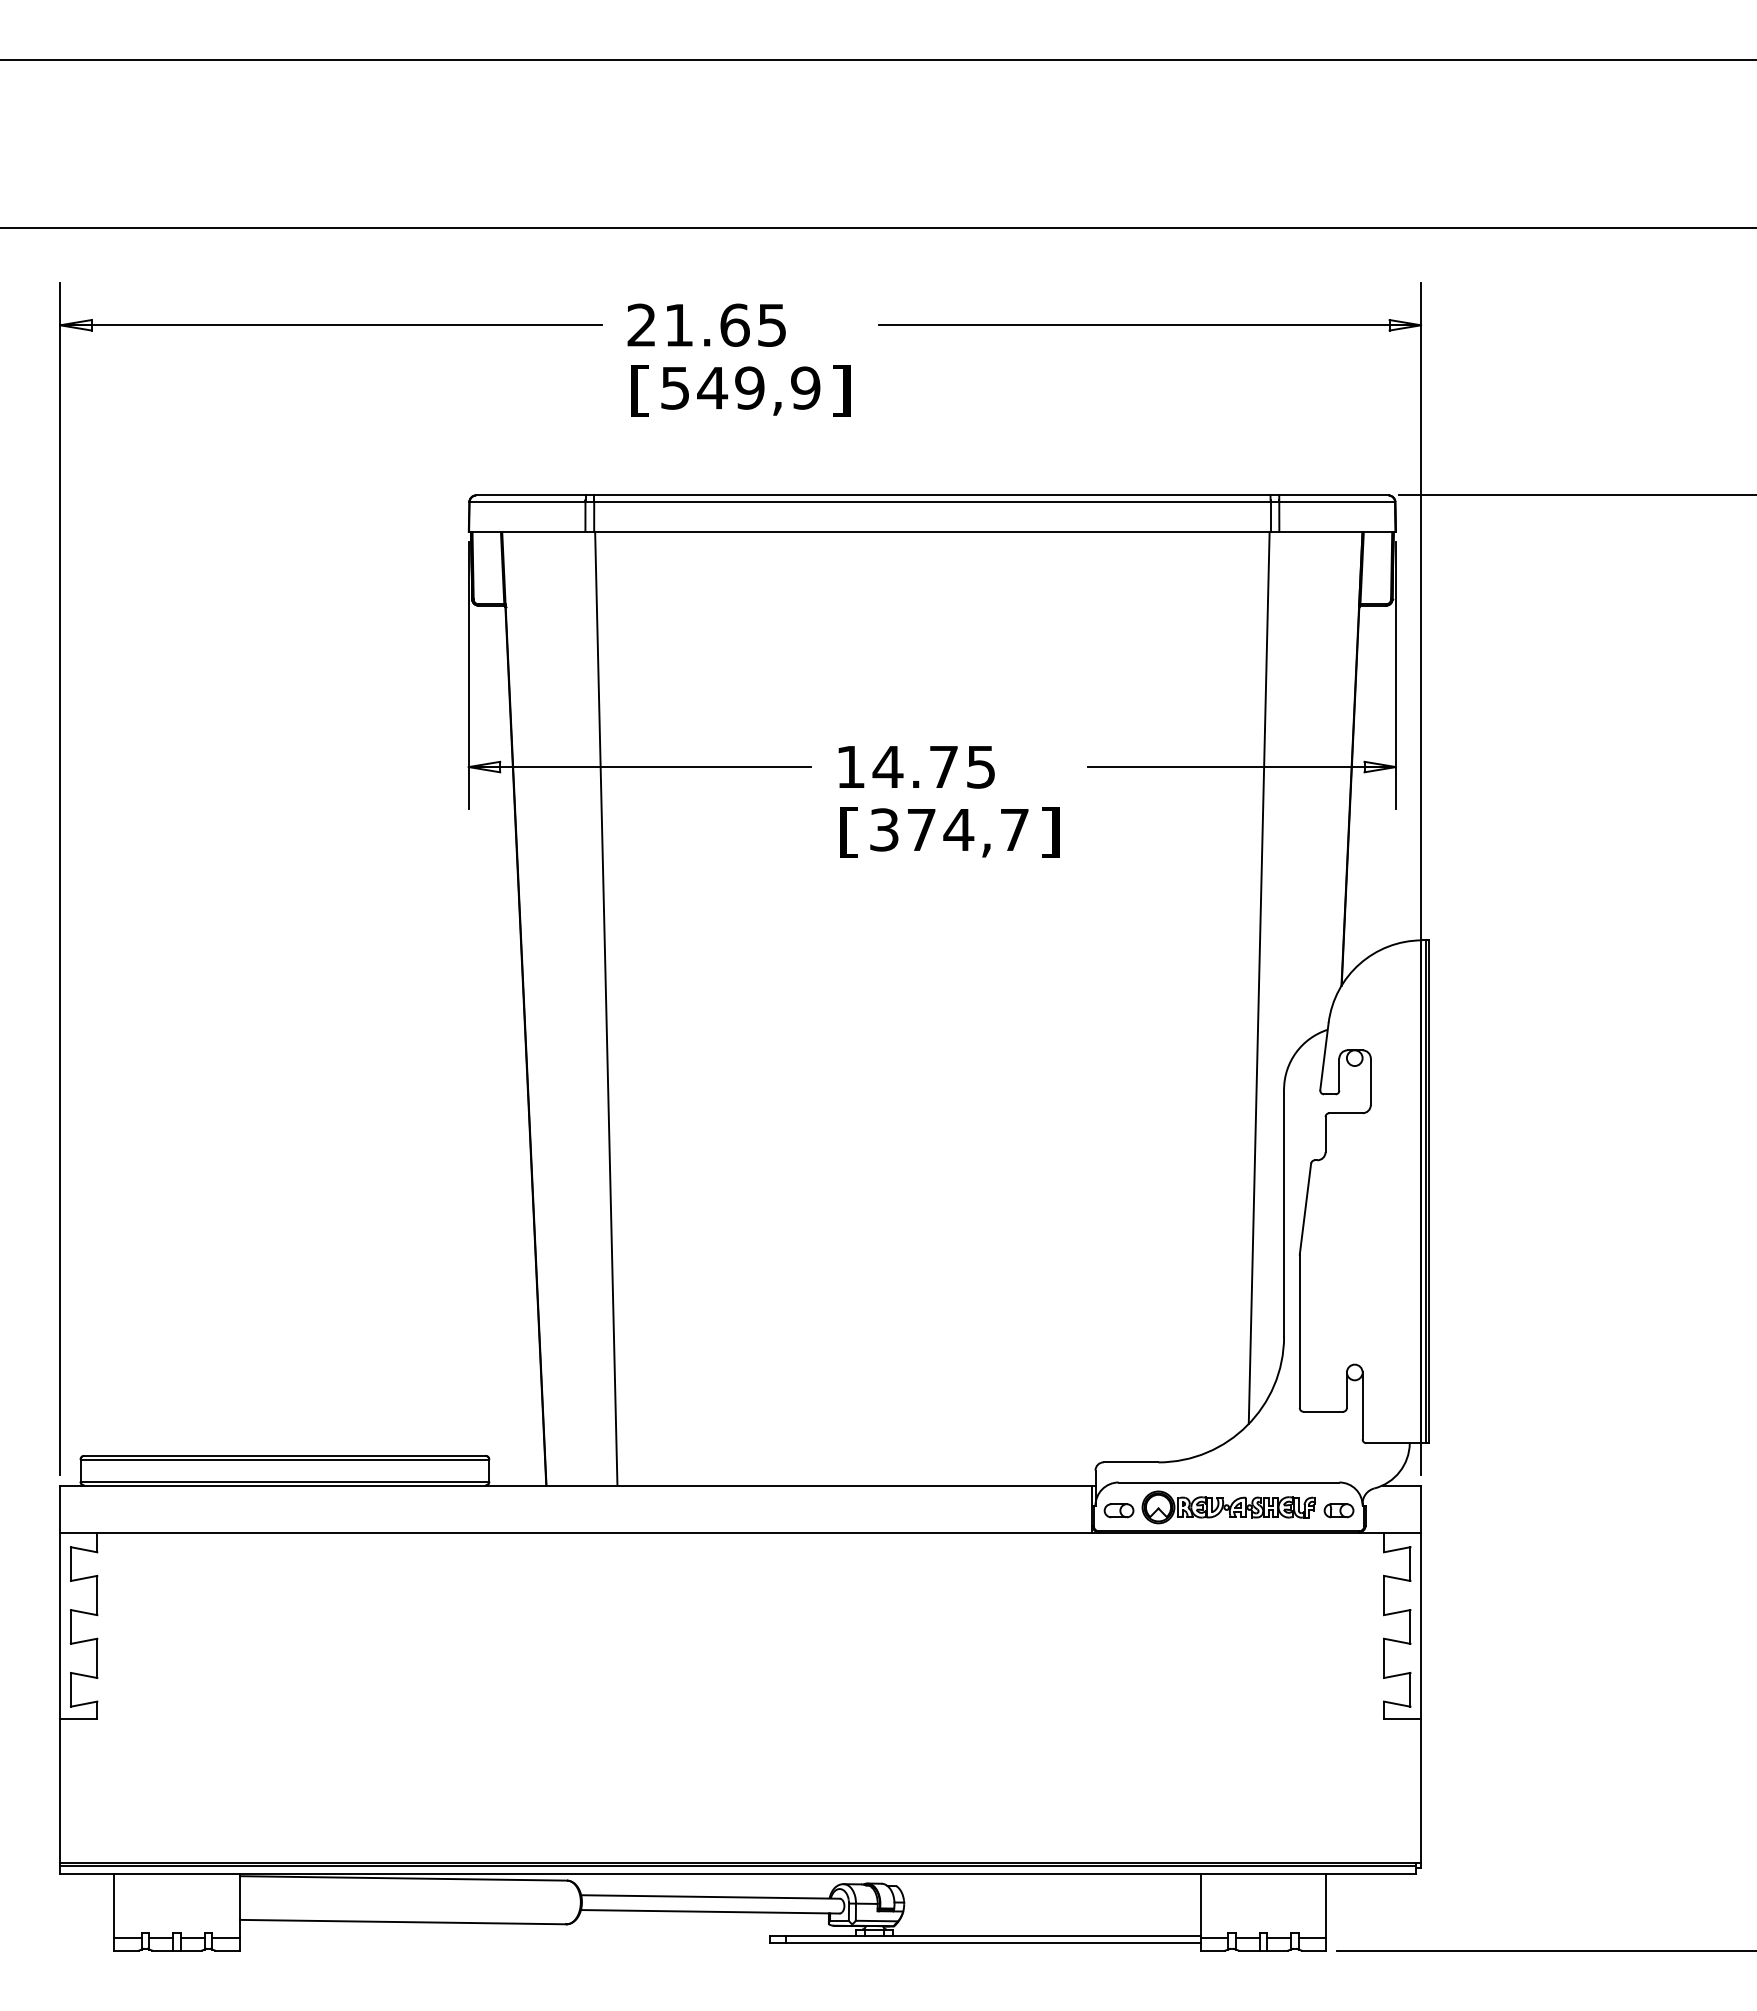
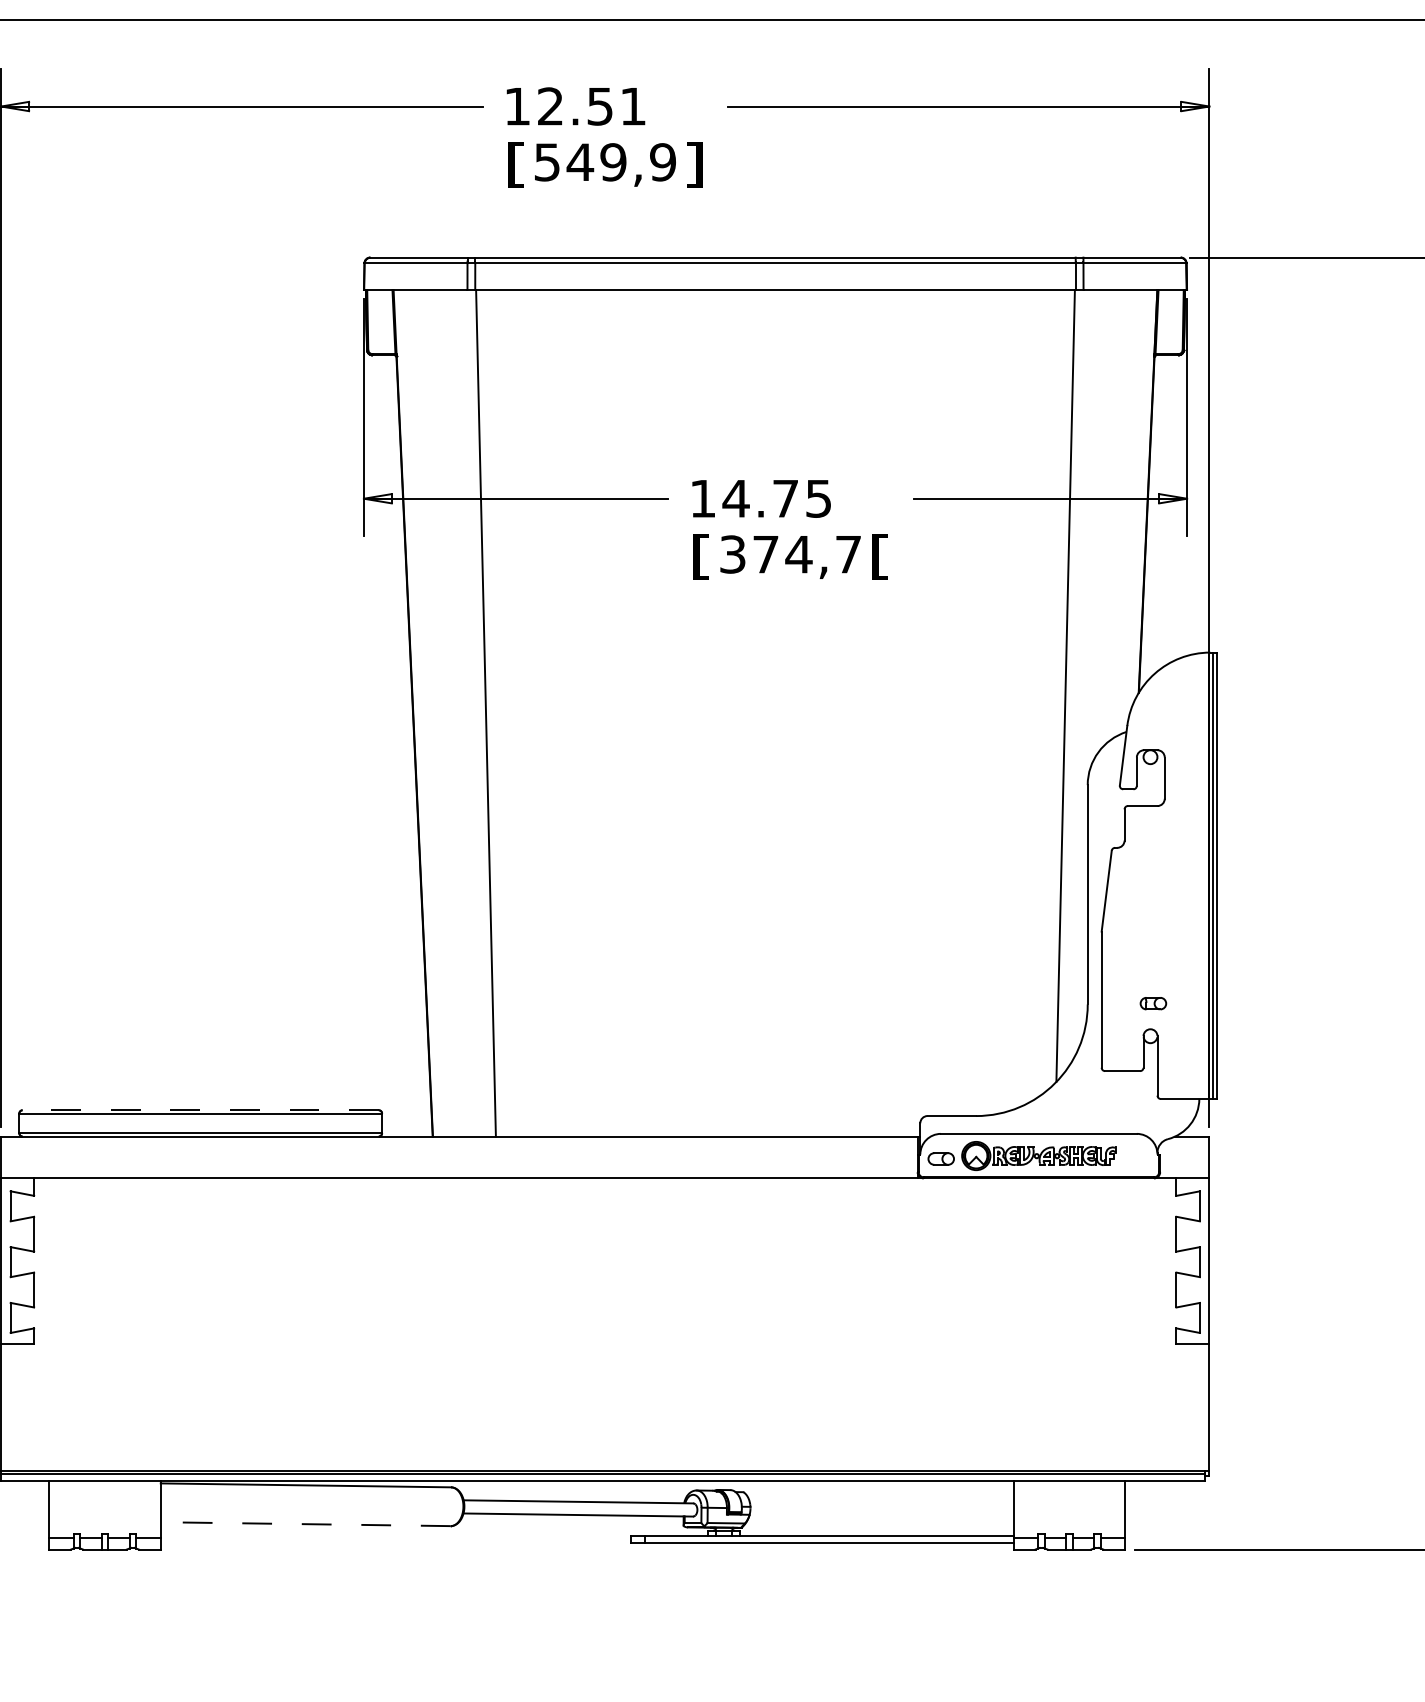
text: (706, 324) -> (574, 105), 21.65 -> 12.51
text: (1050, 832) -> (880, 556), ] -> [
line: (284, 1455) -> (200, 1109), solid -> dashed
part: (1338, 1510) -> (1152, 1003), moved
line: (402, 1922) -> (305, 1524), solid -> dashed

